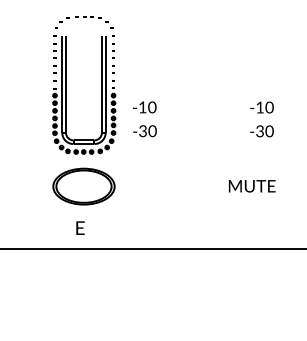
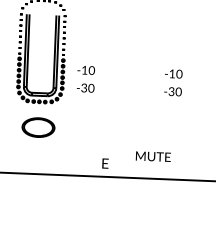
part: (83, 186) -> (38, 127), size x0.7
text: (251, 186) -> (152, 156), moved
text: (80, 227) -> (105, 163), moved

